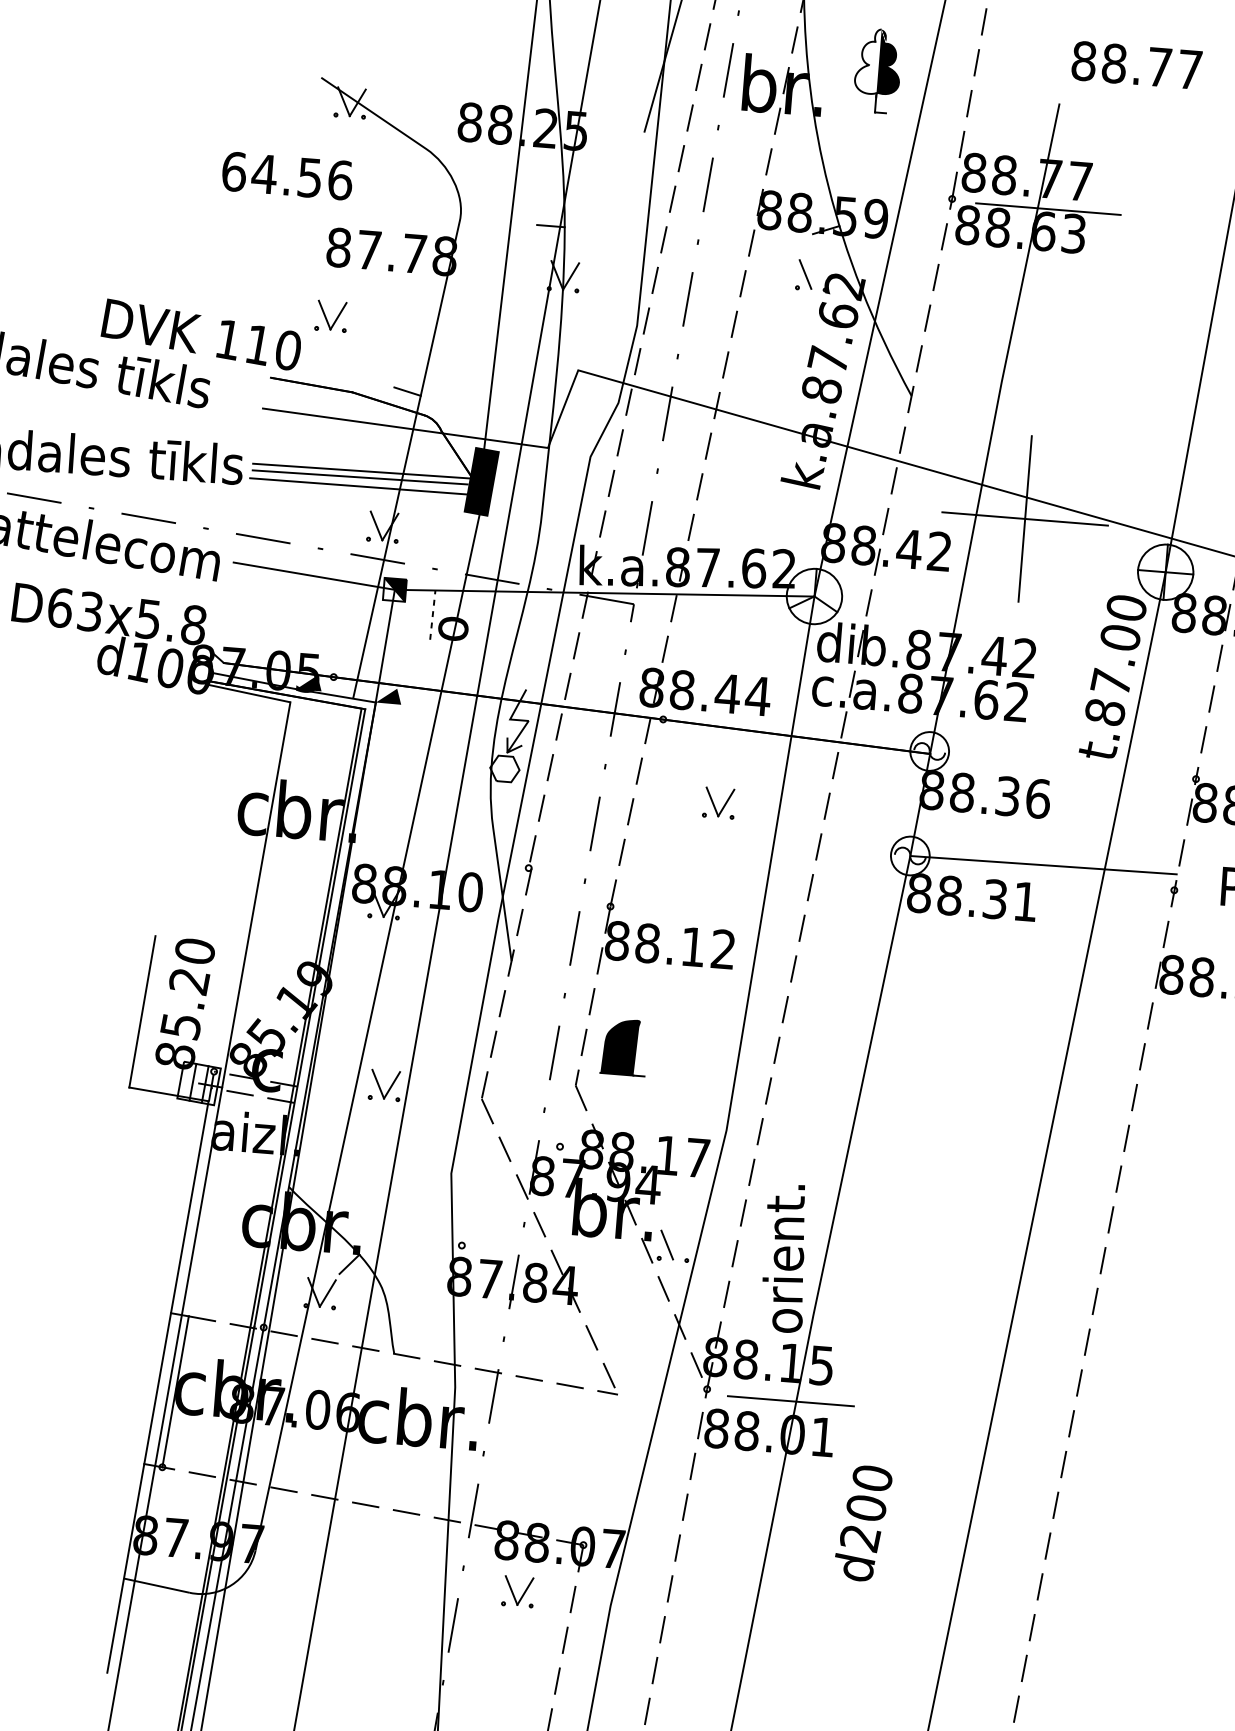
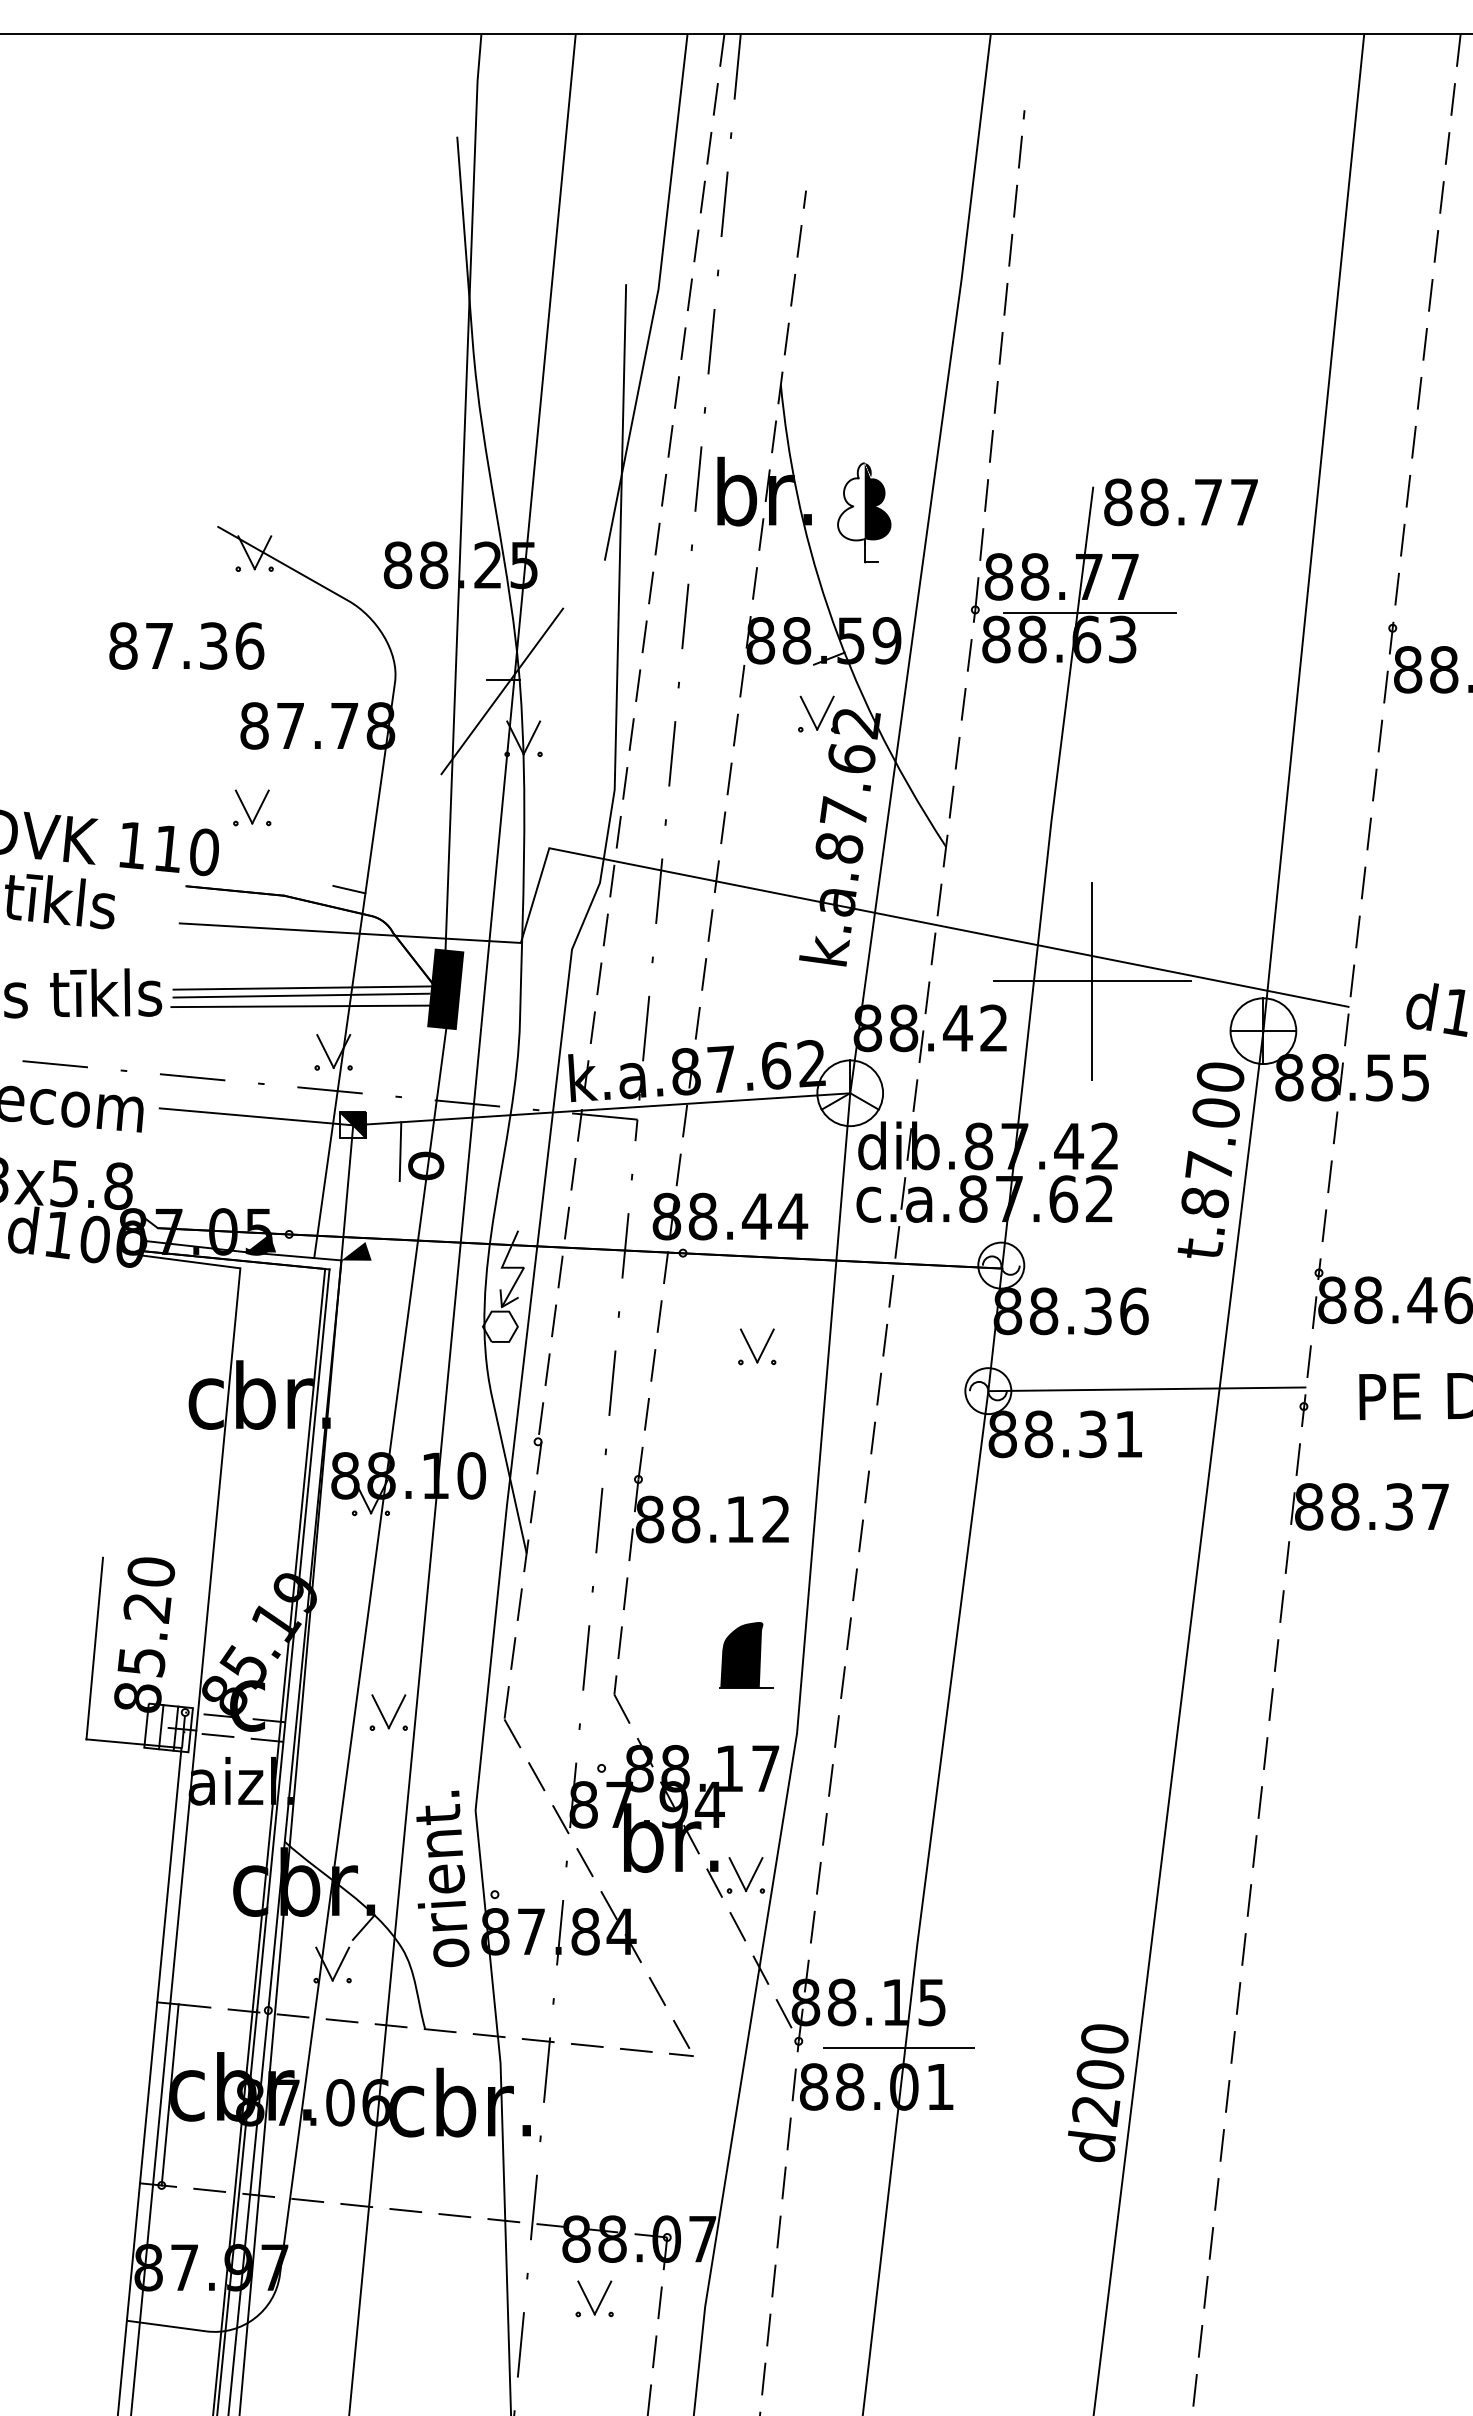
text: (1136, 65) -> (1180, 502), moved
part: (878, 70) -> (864, 512), moved
text: (272, 174) -> (168, 645), 64.56 -> 87.36
line: (549, 235) -> (502, 691), added
line: (819, 275) -> (825, 712), added
line: (432, 615) -> (400, 1151), dashed -> solid
part: (624, 1047) -> (746, 1655), moved
line: (681, 1246) -> (754, 1874), added
text: (785, 1257) -> (442, 1878), moved
text: (863, 1523) -> (1098, 2093), moved

